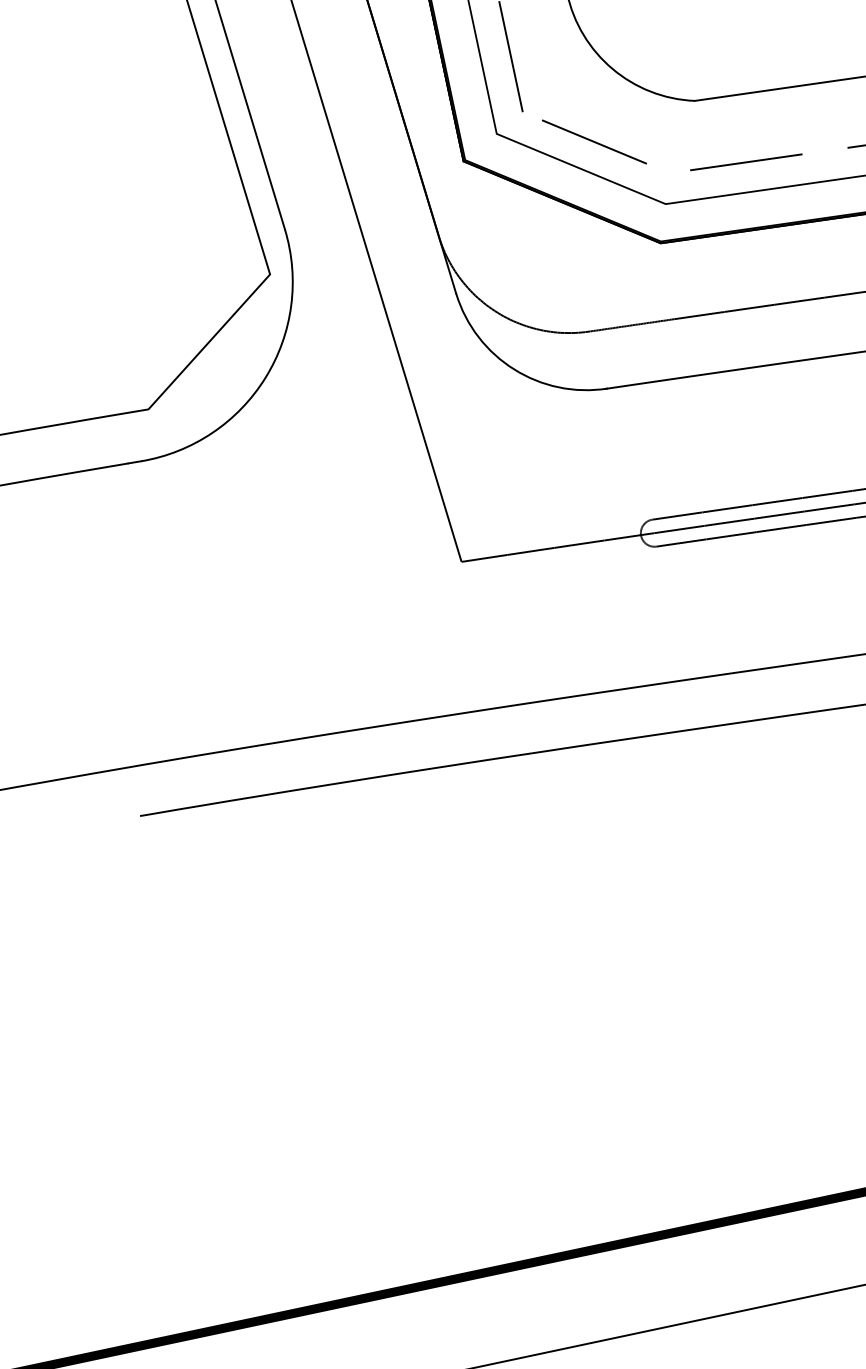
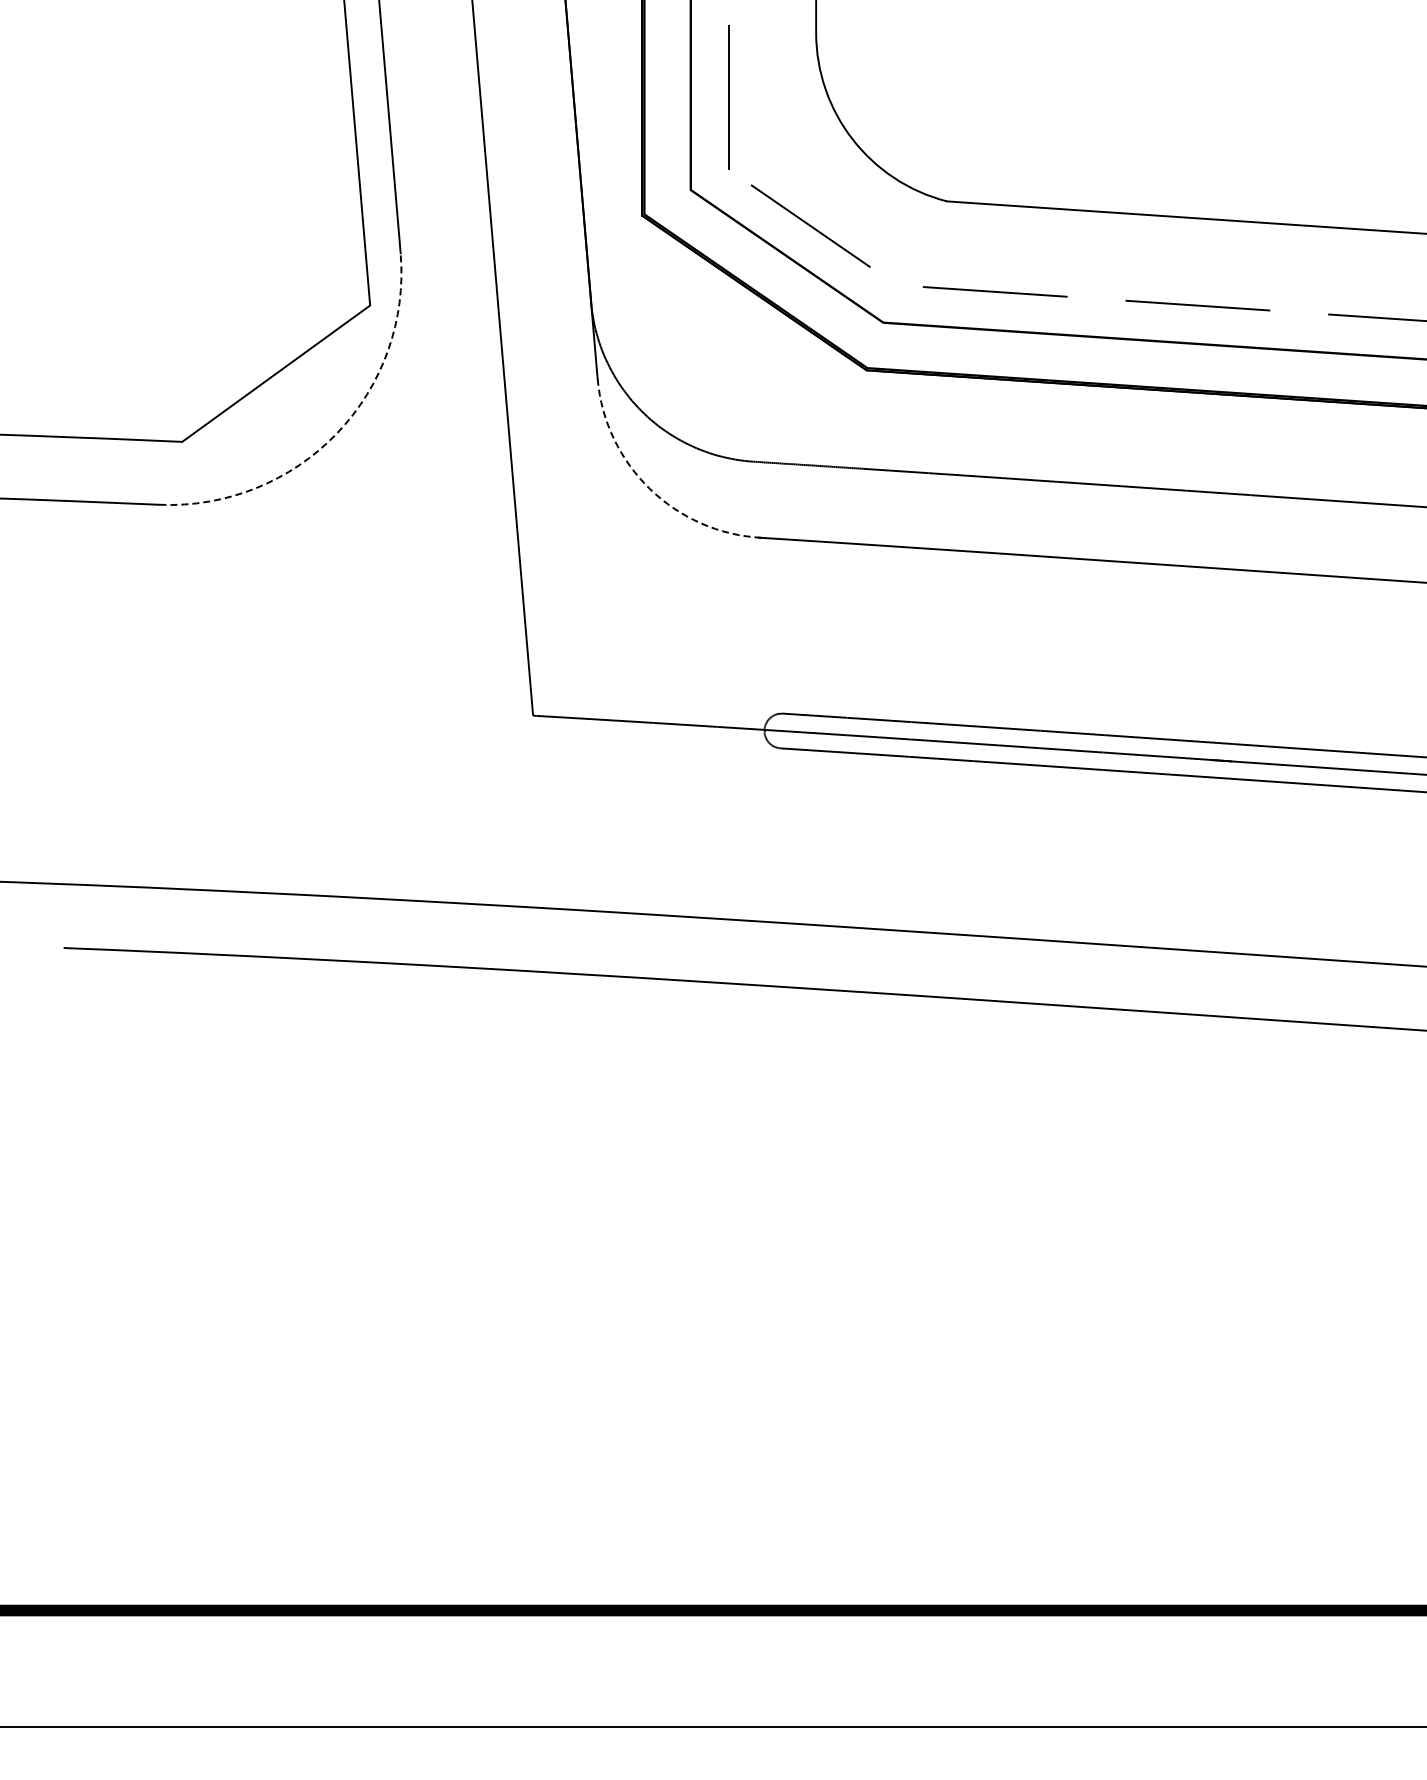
arc: (514, 369) -> (650, 489), solid -> dashed
arc: (265, 377) -> (336, 433), solid -> dashed

